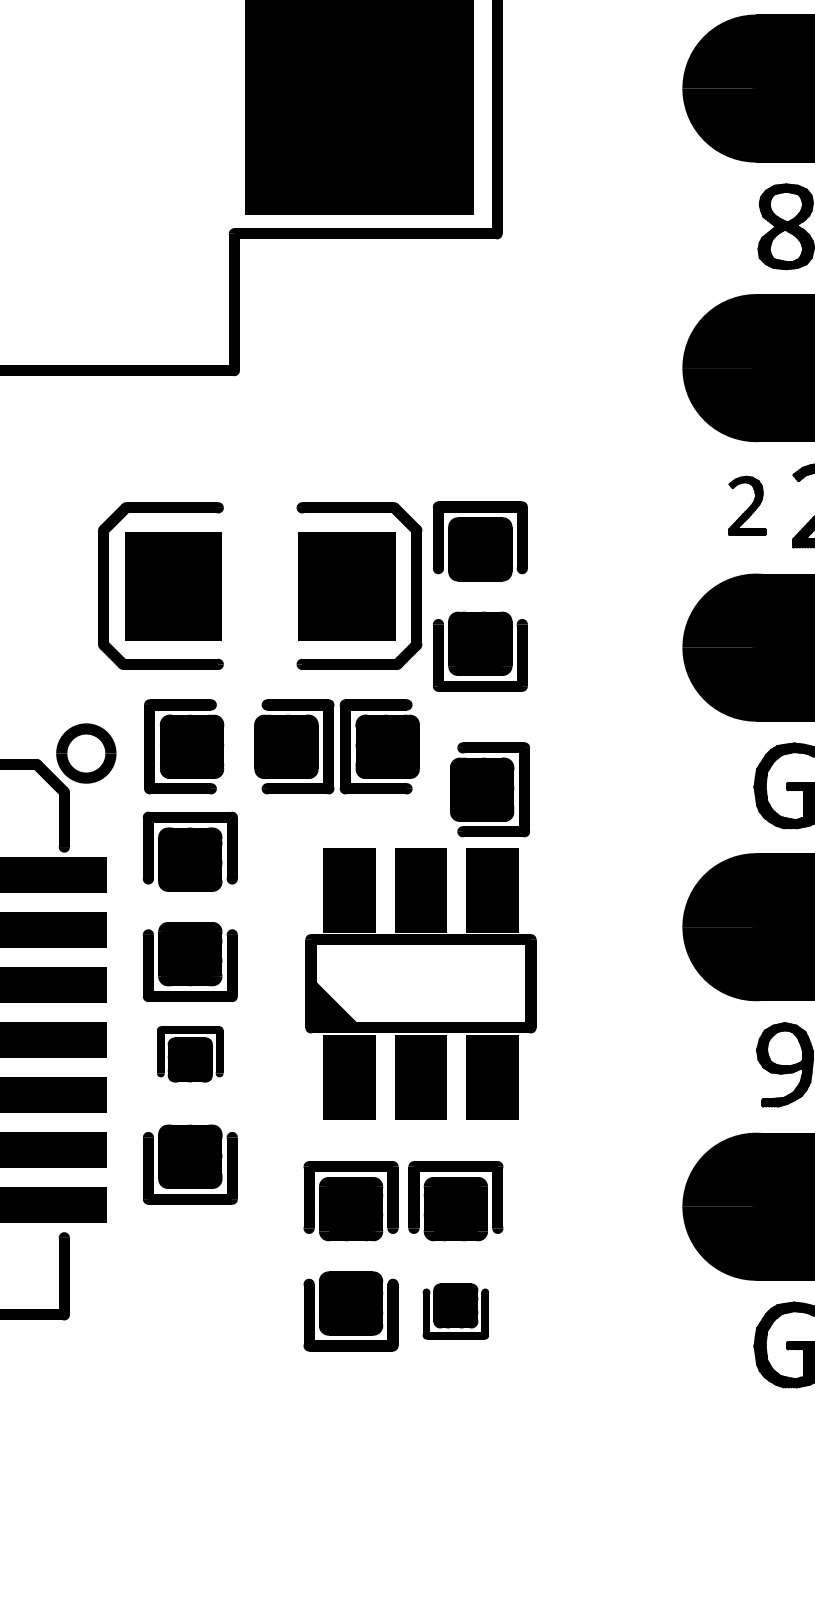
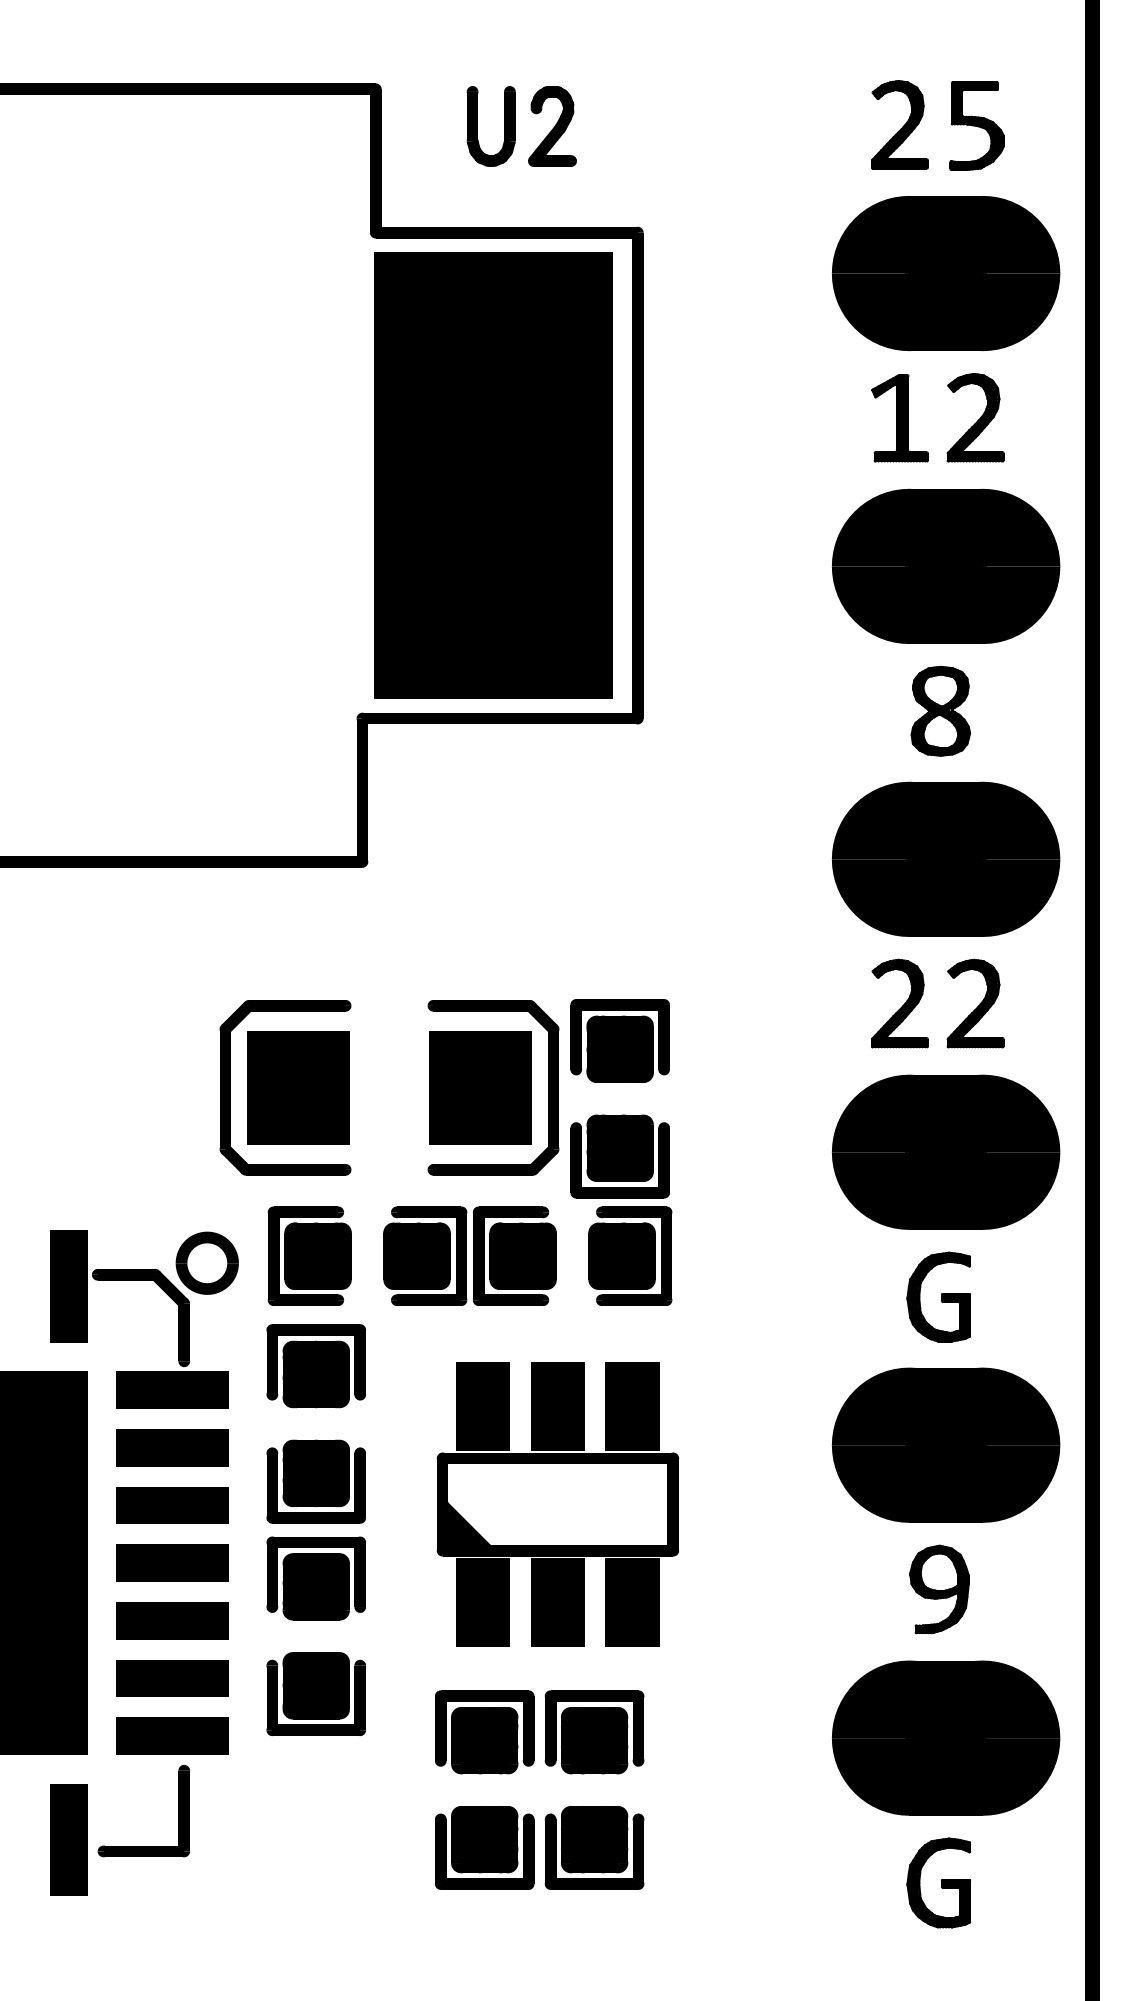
part: (746, 505) -> (899, 1003), size x1.43
part: (490, 789) -> (630, 1255), moved
part: (189, 1054) -> (315, 1578), size x1.43
part: (455, 1311) -> (594, 1847), size x1.43

